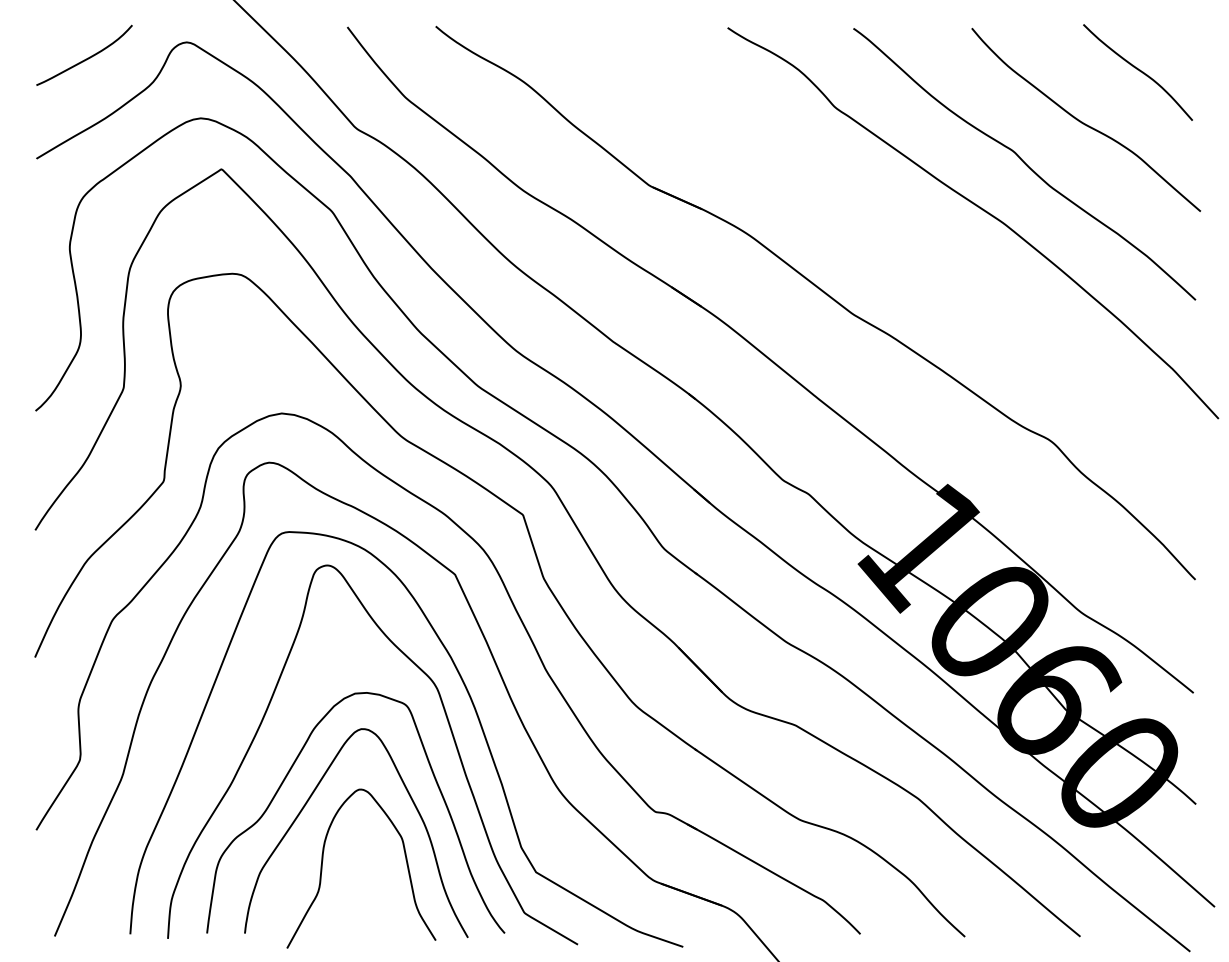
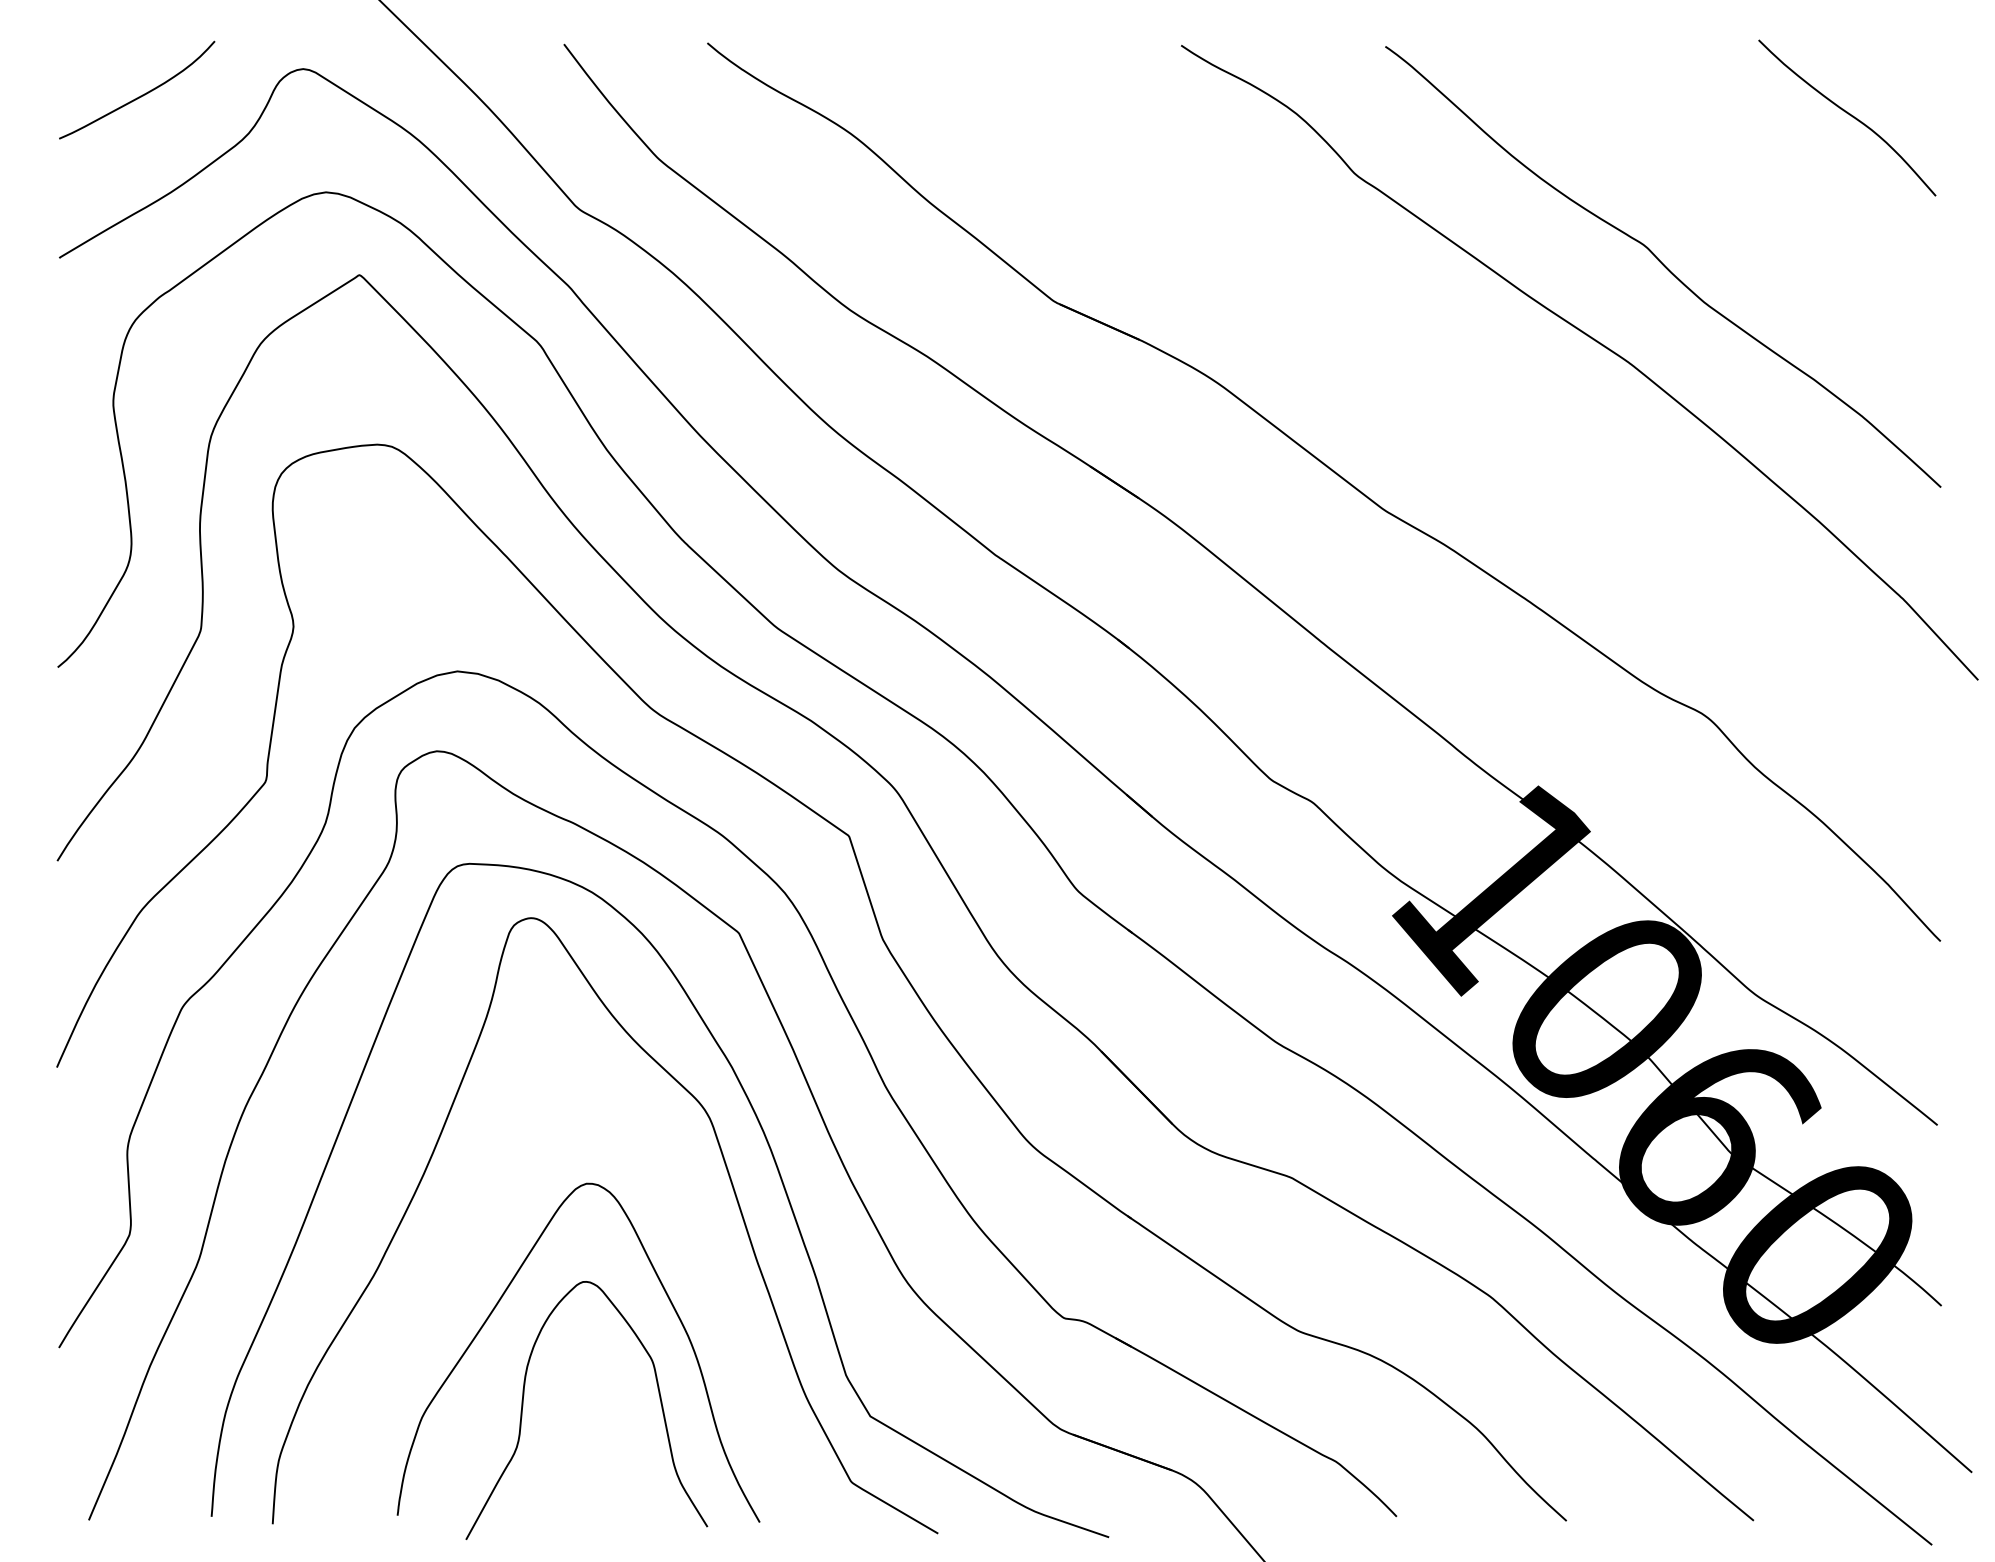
curve: (1085, 123) -> (1762, 200), removed
curve: (290, 771) -> (471, 1252), removed

